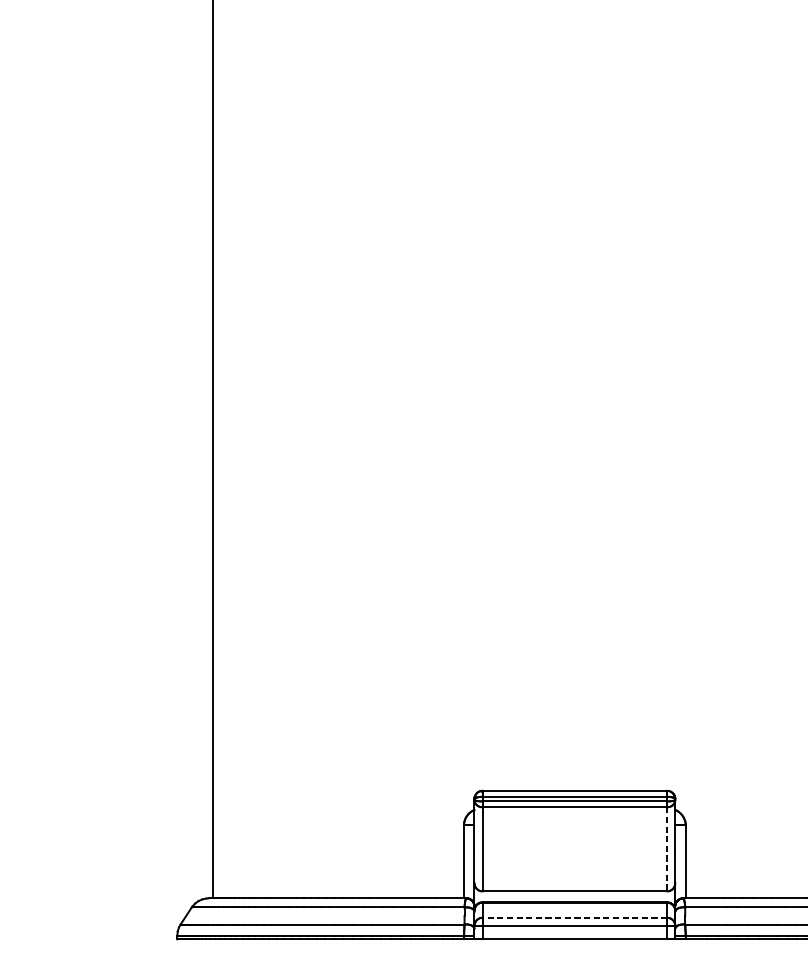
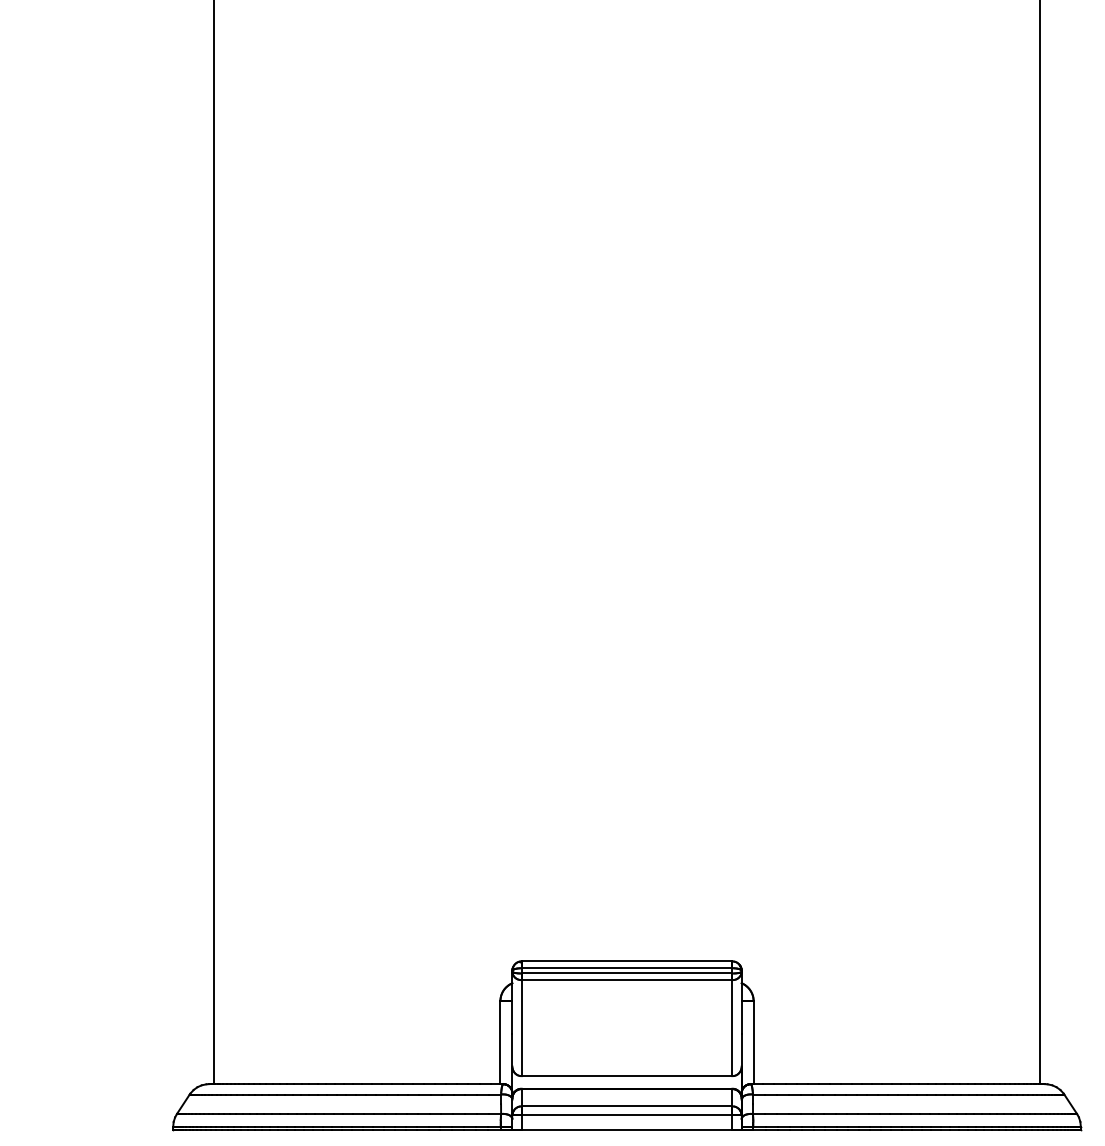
line: (667, 849) -> (732, 1028), dashed -> solid
line: (574, 917) -> (626, 1106), dashed -> solid

